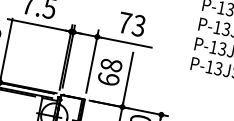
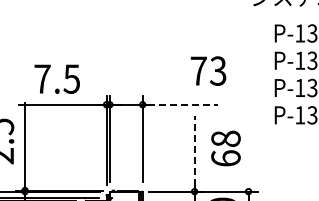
text: (132, 24) -> (208, 70), moved
line: (126, 42) -> (182, 104), solid -> dashed
text: (109, 72) -> (225, 148), moved
line: (128, 78) -> (194, 151), solid -> dashed

